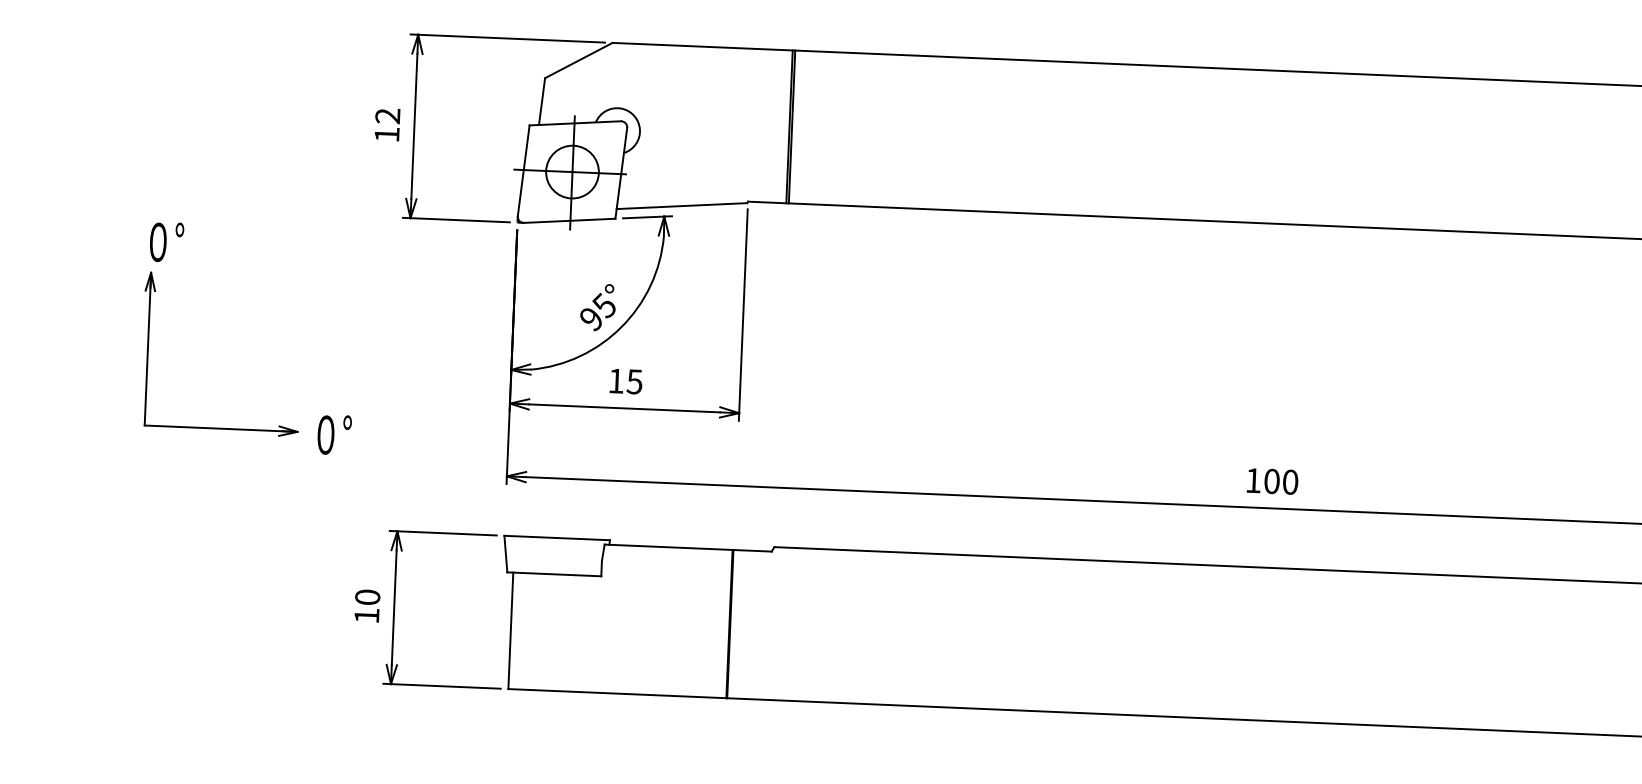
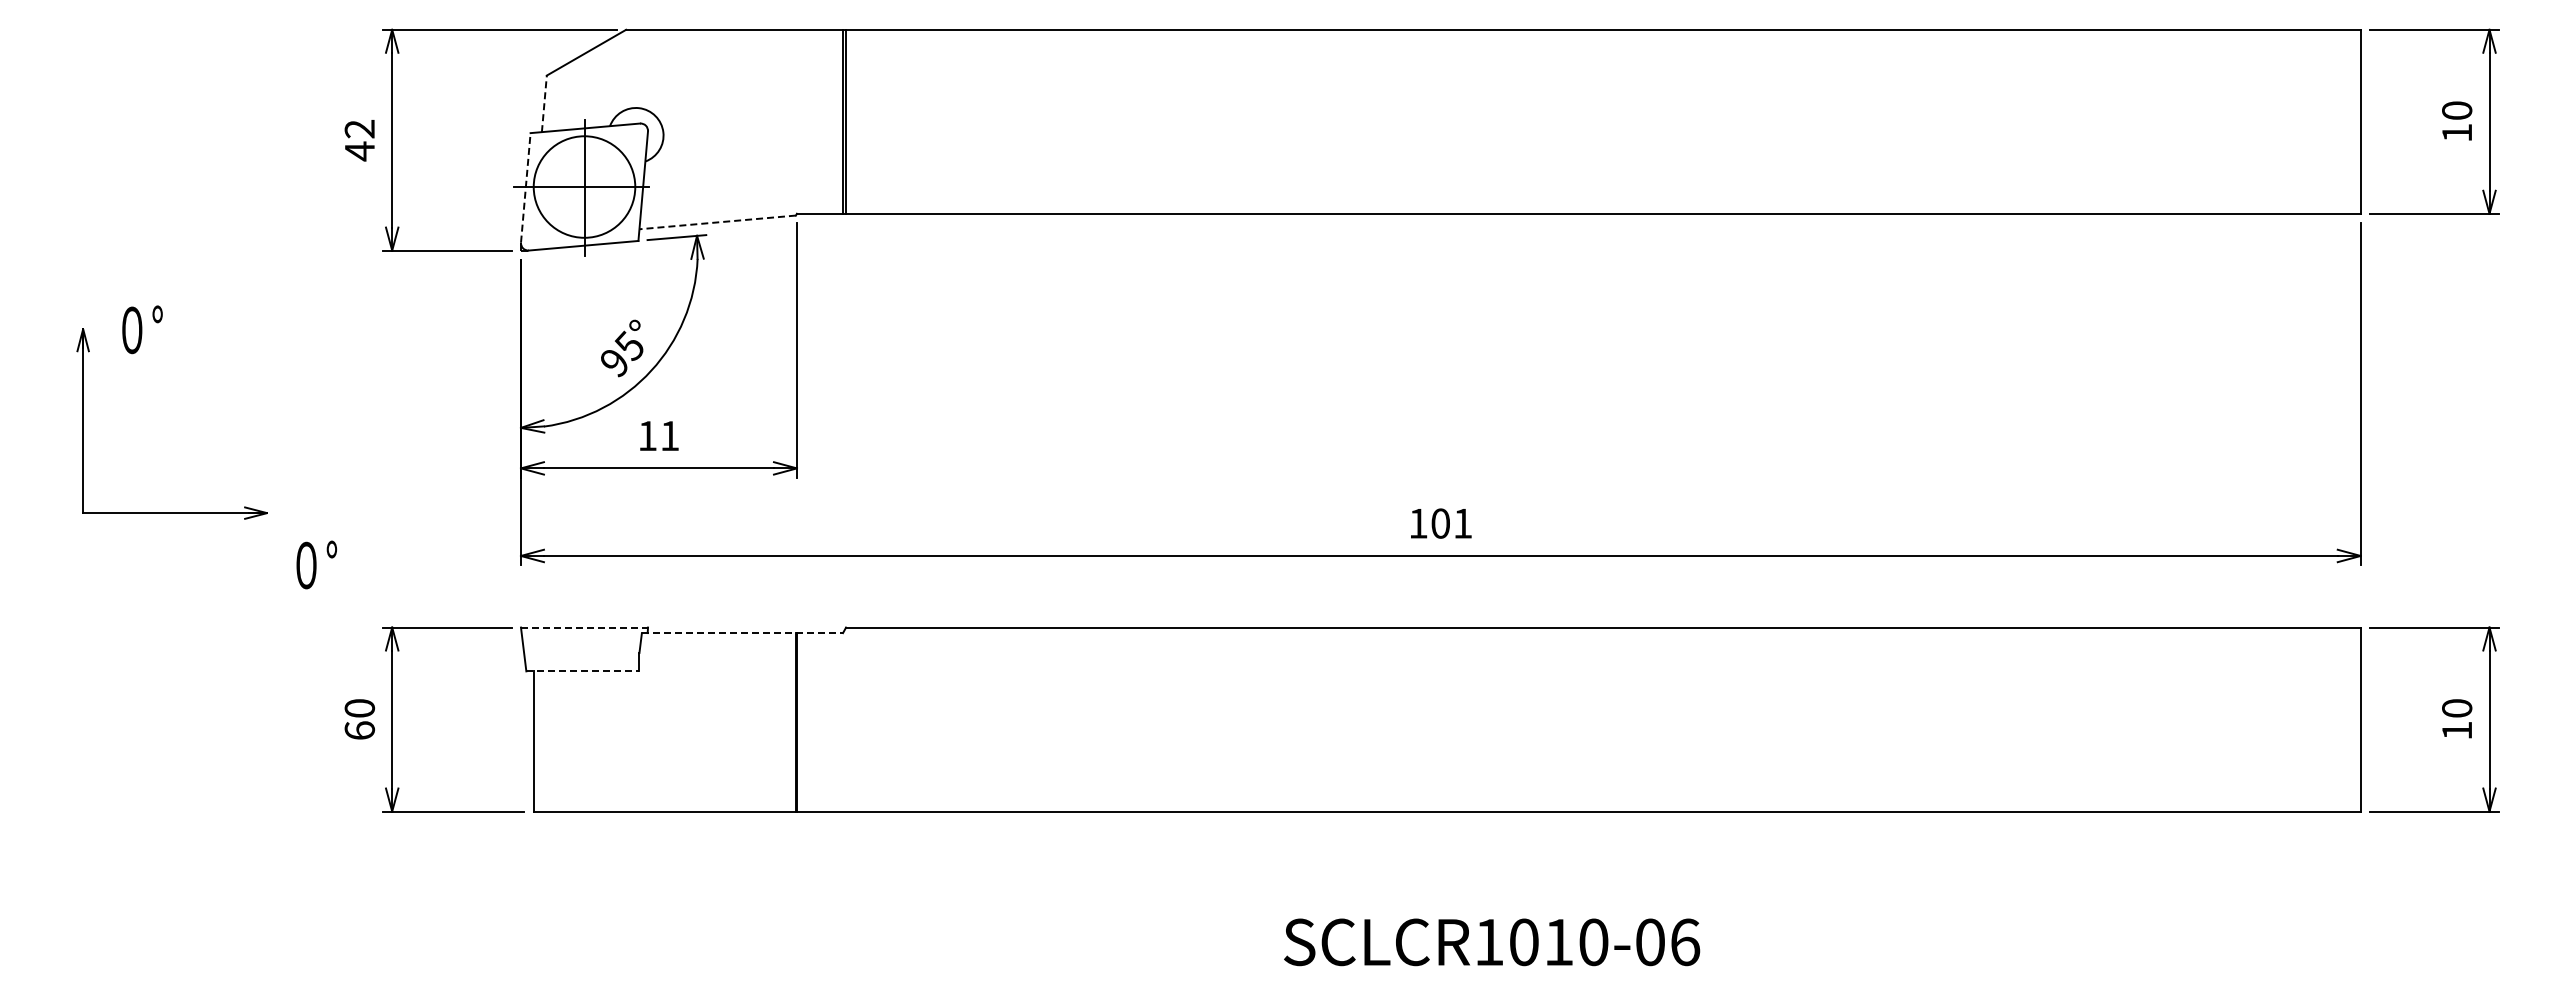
line: (542, 101) -> (544, 103), solid -> dashed
text: (386, 134) -> (359, 151), 12 -> 42
line: (523, 170) -> (525, 187), solid -> dashed
circle: (572, 171) -> (584, 186), size x1.6
line: (681, 206) -> (717, 222), solid -> dashed
text: (166, 242) -> (142, 329), moved
text: (634, 382) -> (669, 436), 15 -> 11
text: (334, 434) -> (316, 564), moved
text: (1290, 482) -> (1463, 523), 100 -> 101
line: (557, 537) -> (584, 627), solid -> dashed
line: (688, 548) -> (742, 633), solid -> dashed
line: (553, 574) -> (582, 671), solid -> dashed
text: (366, 615) -> (359, 730), 10 -> 60

